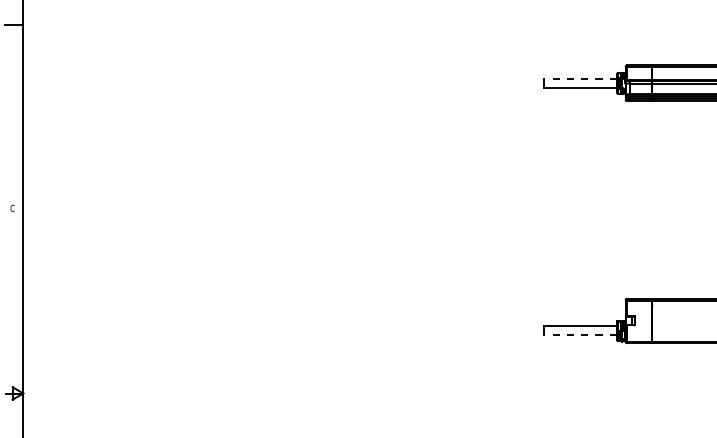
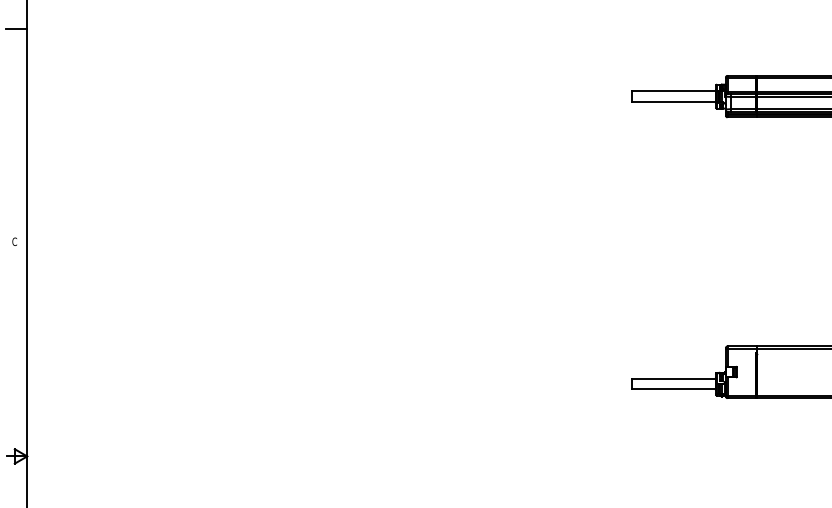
line: (580, 78) -> (673, 91), dashed -> solid
line: (580, 334) -> (673, 388), dashed -> solid

